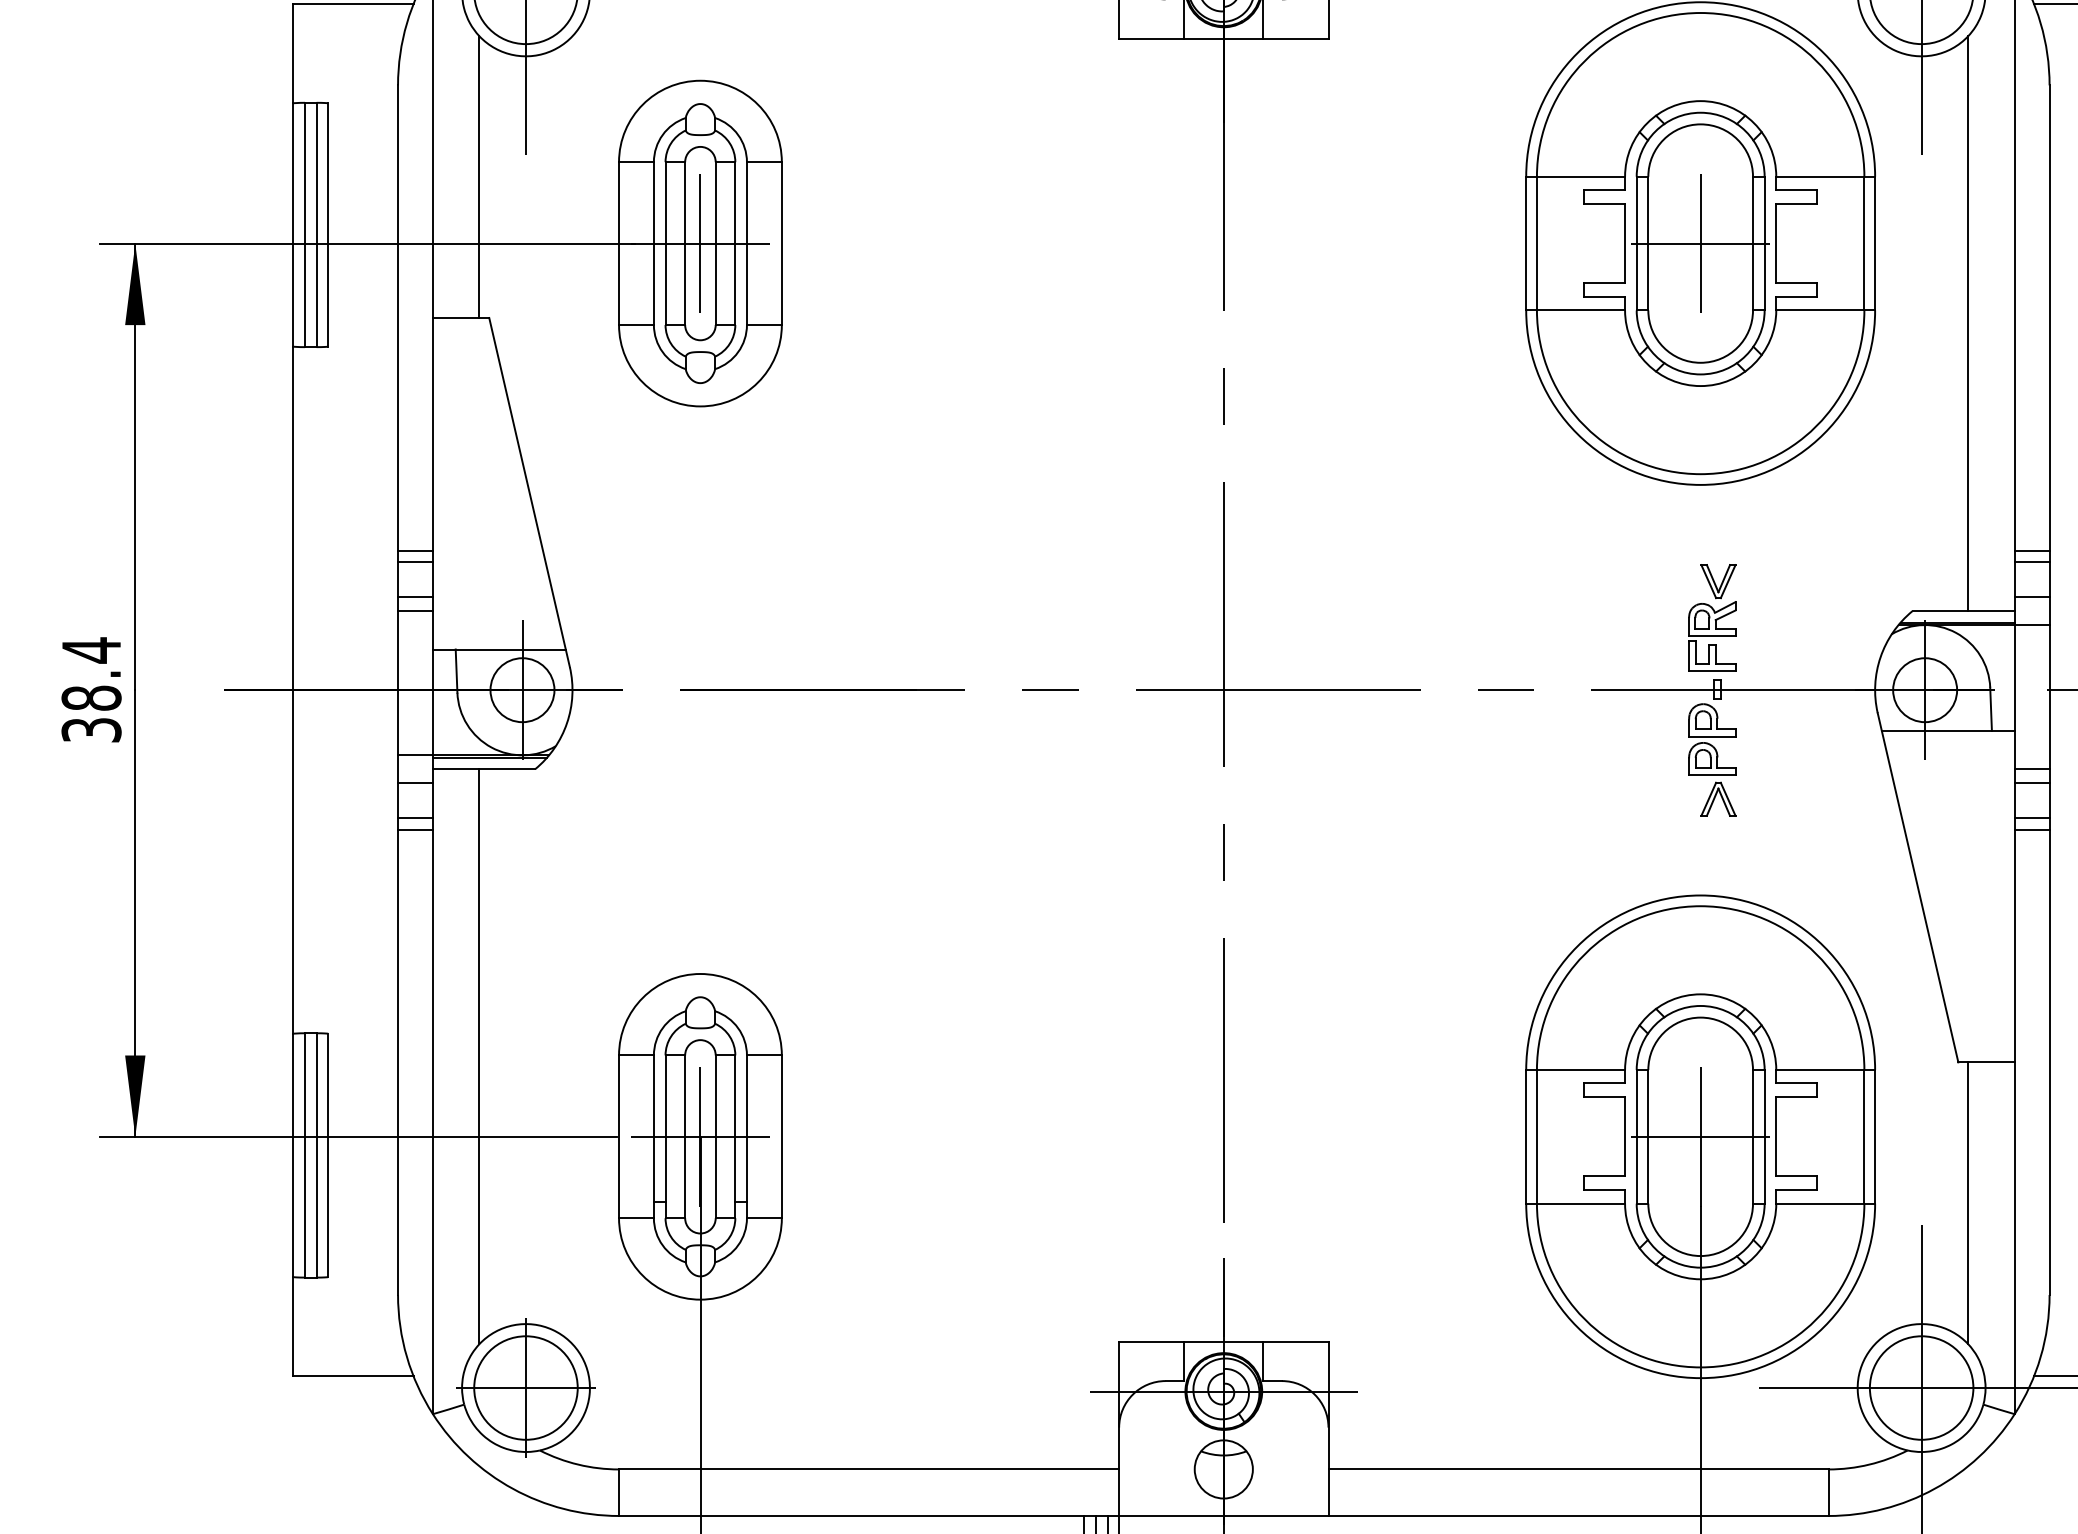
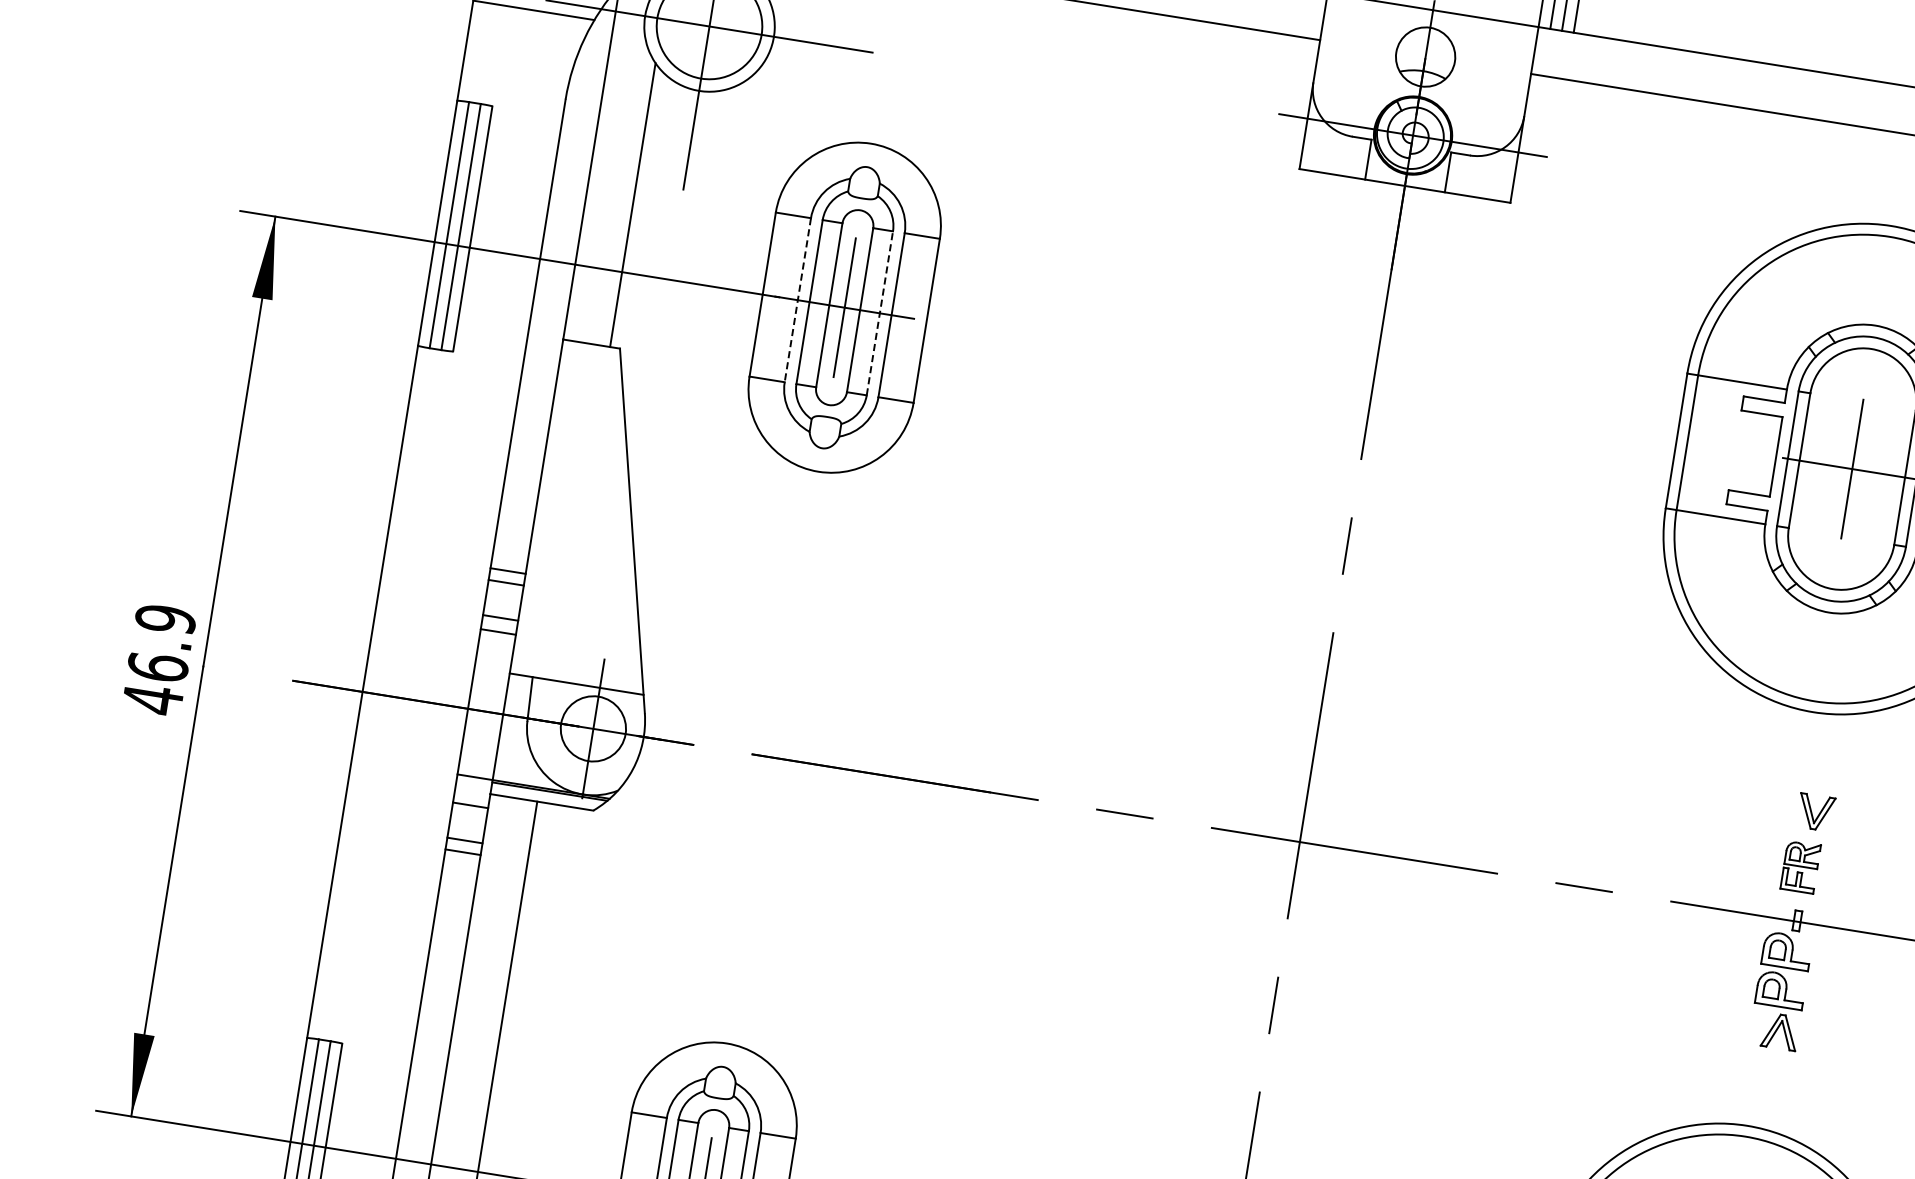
line: (735, 243) -> (880, 313), solid -> dashed
line: (653, 244) -> (797, 301), solid -> dashed
part: (1712, 636) -> (1800, 866), size x0.7
text: (91, 690) -> (159, 659), 38.4 -> 46.9

